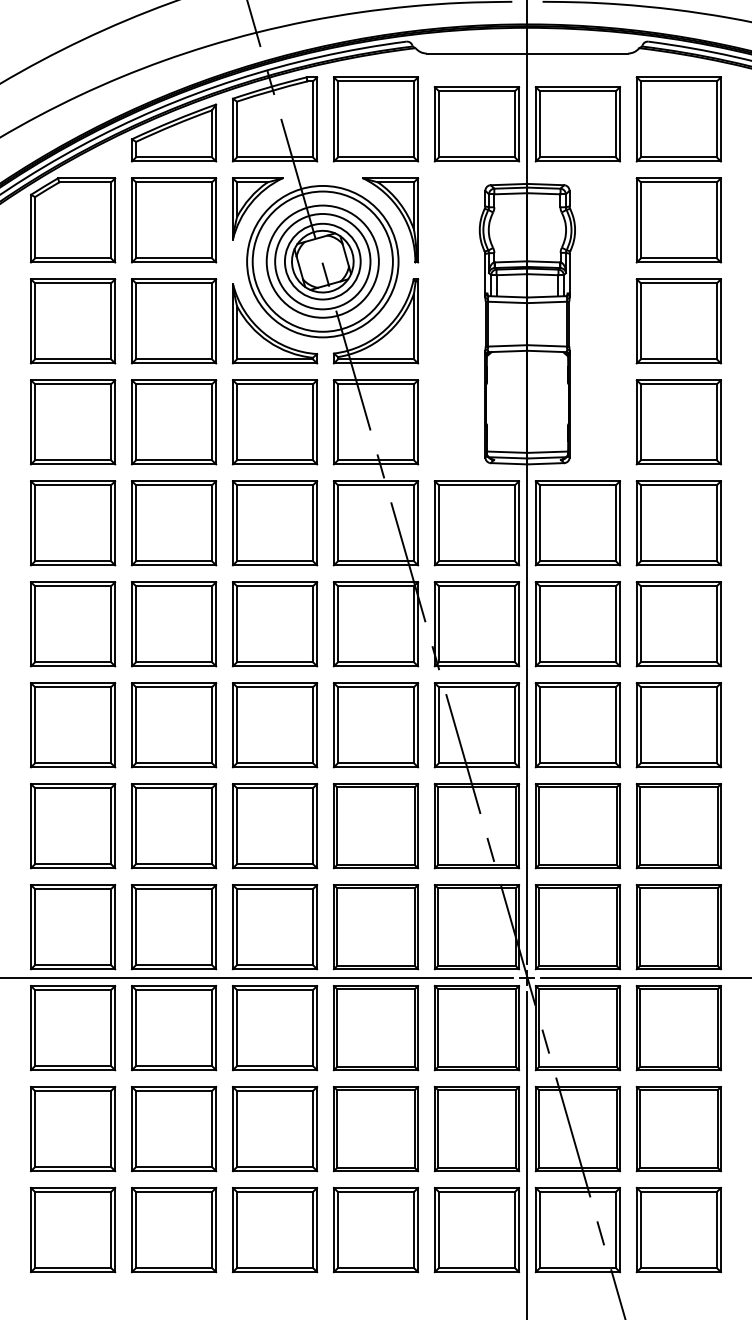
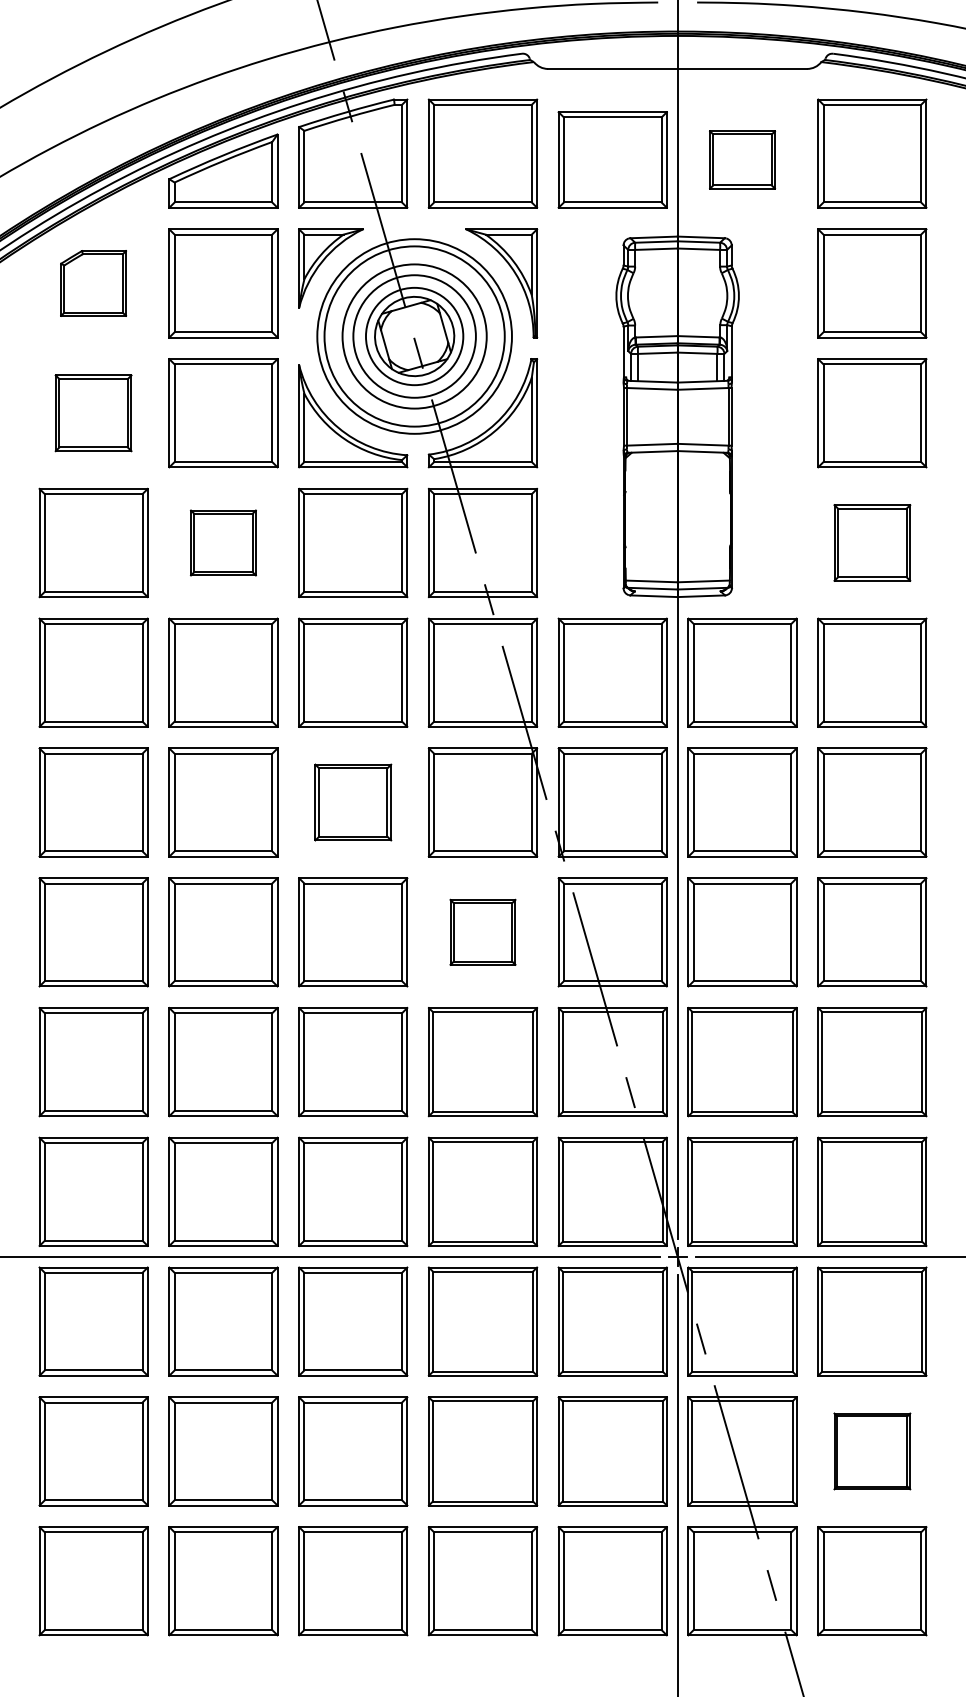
part: (577, 123) -> (742, 159), size x0.6
part: (72, 220) -> (93, 283), size x0.6
part: (72, 321) -> (93, 413), size x0.7
part: (174, 421) -> (223, 542), size x0.6
part: (679, 421) -> (872, 542), size x0.7
part: (275, 624) -> (353, 802), size x0.7
part: (375, 725) -> (482, 932), size x0.6
part: (679, 1129) -> (872, 1451), size x0.7

